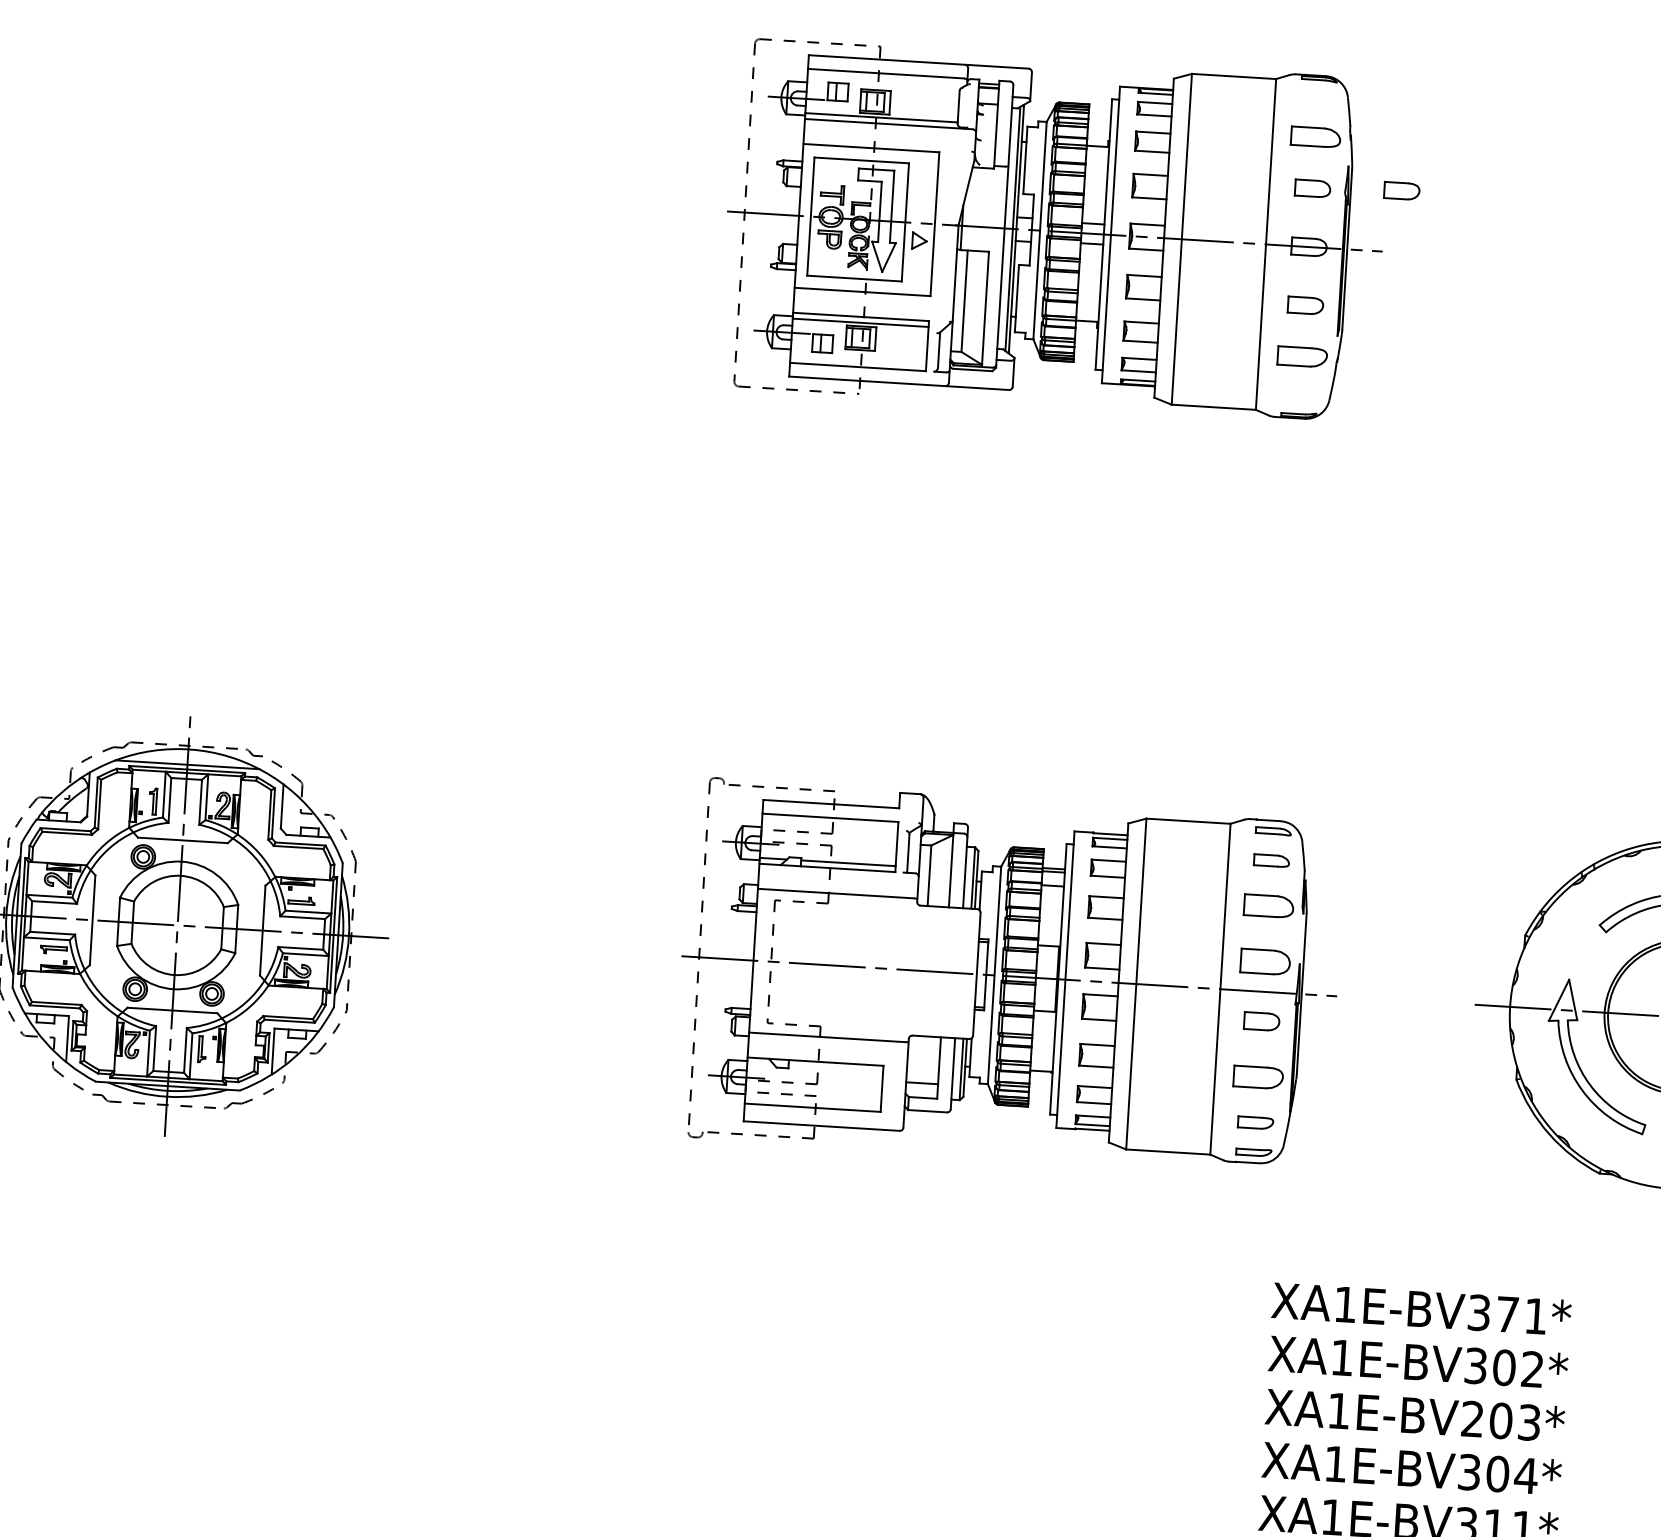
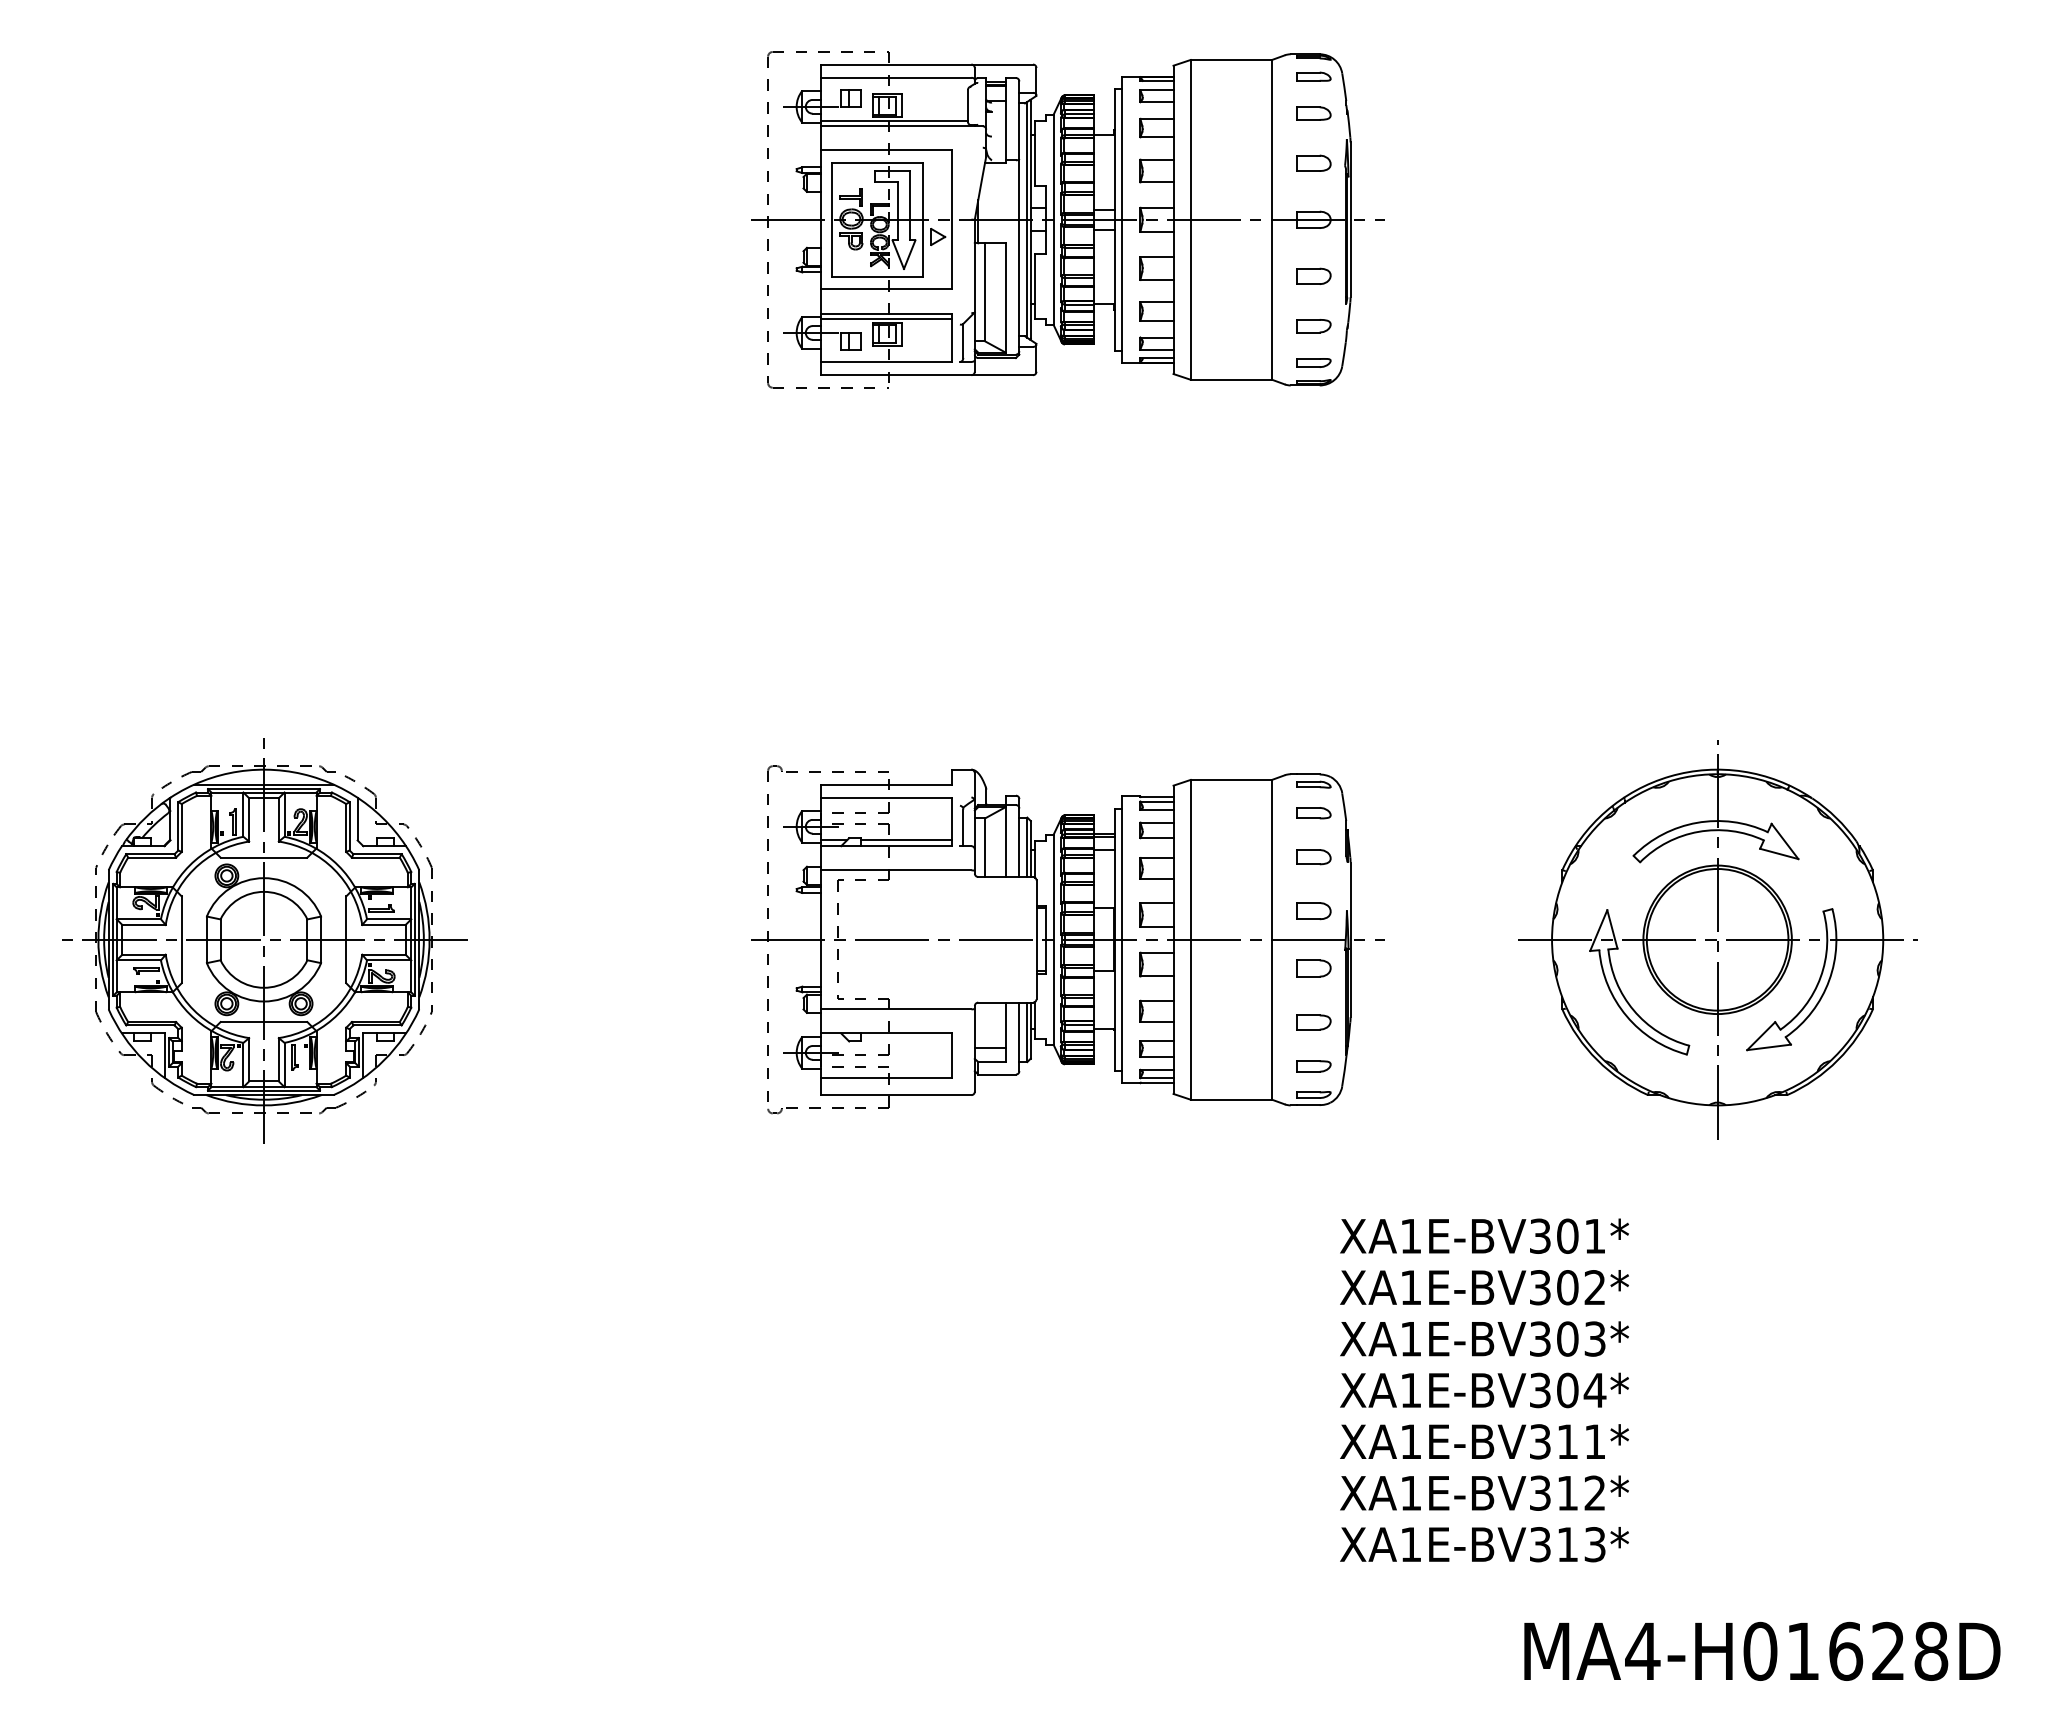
part: (1317, 98) -> (1313, 76), added
part: (1315, 137) -> (1313, 113), size x0.71
part: (1401, 190) -> (1399, 159), removed
part: (1302, 357) -> (1313, 326), size x0.71
part: (1299, 394) -> (1313, 362), added
part: (1268, 906) -> (1313, 857), size x0.71
part: (1265, 962) -> (1313, 911), size x0.71
part: (1258, 1077) -> (1313, 1022), size x0.71
text: (1507, 1313) -> (1567, 1235), XA1E-BV371* -> XA1E-BV301*
text: (1471, 1418) -> (1539, 1338), XA1E-BV203* -> XA1E-BV303*

